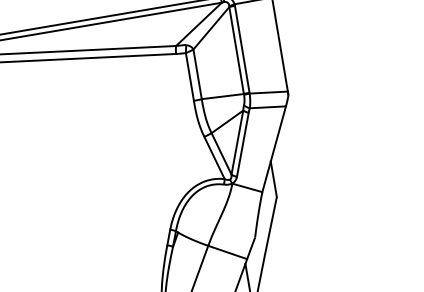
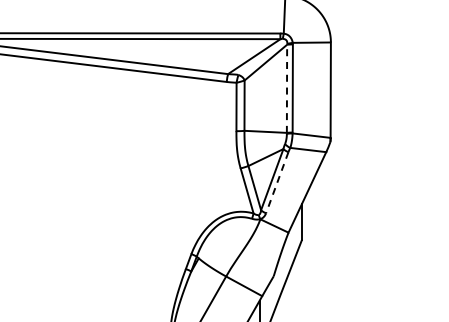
line: (237, 50) -> (287, 88), solid -> dashed
line: (243, 144) -> (277, 182), solid -> dashed

